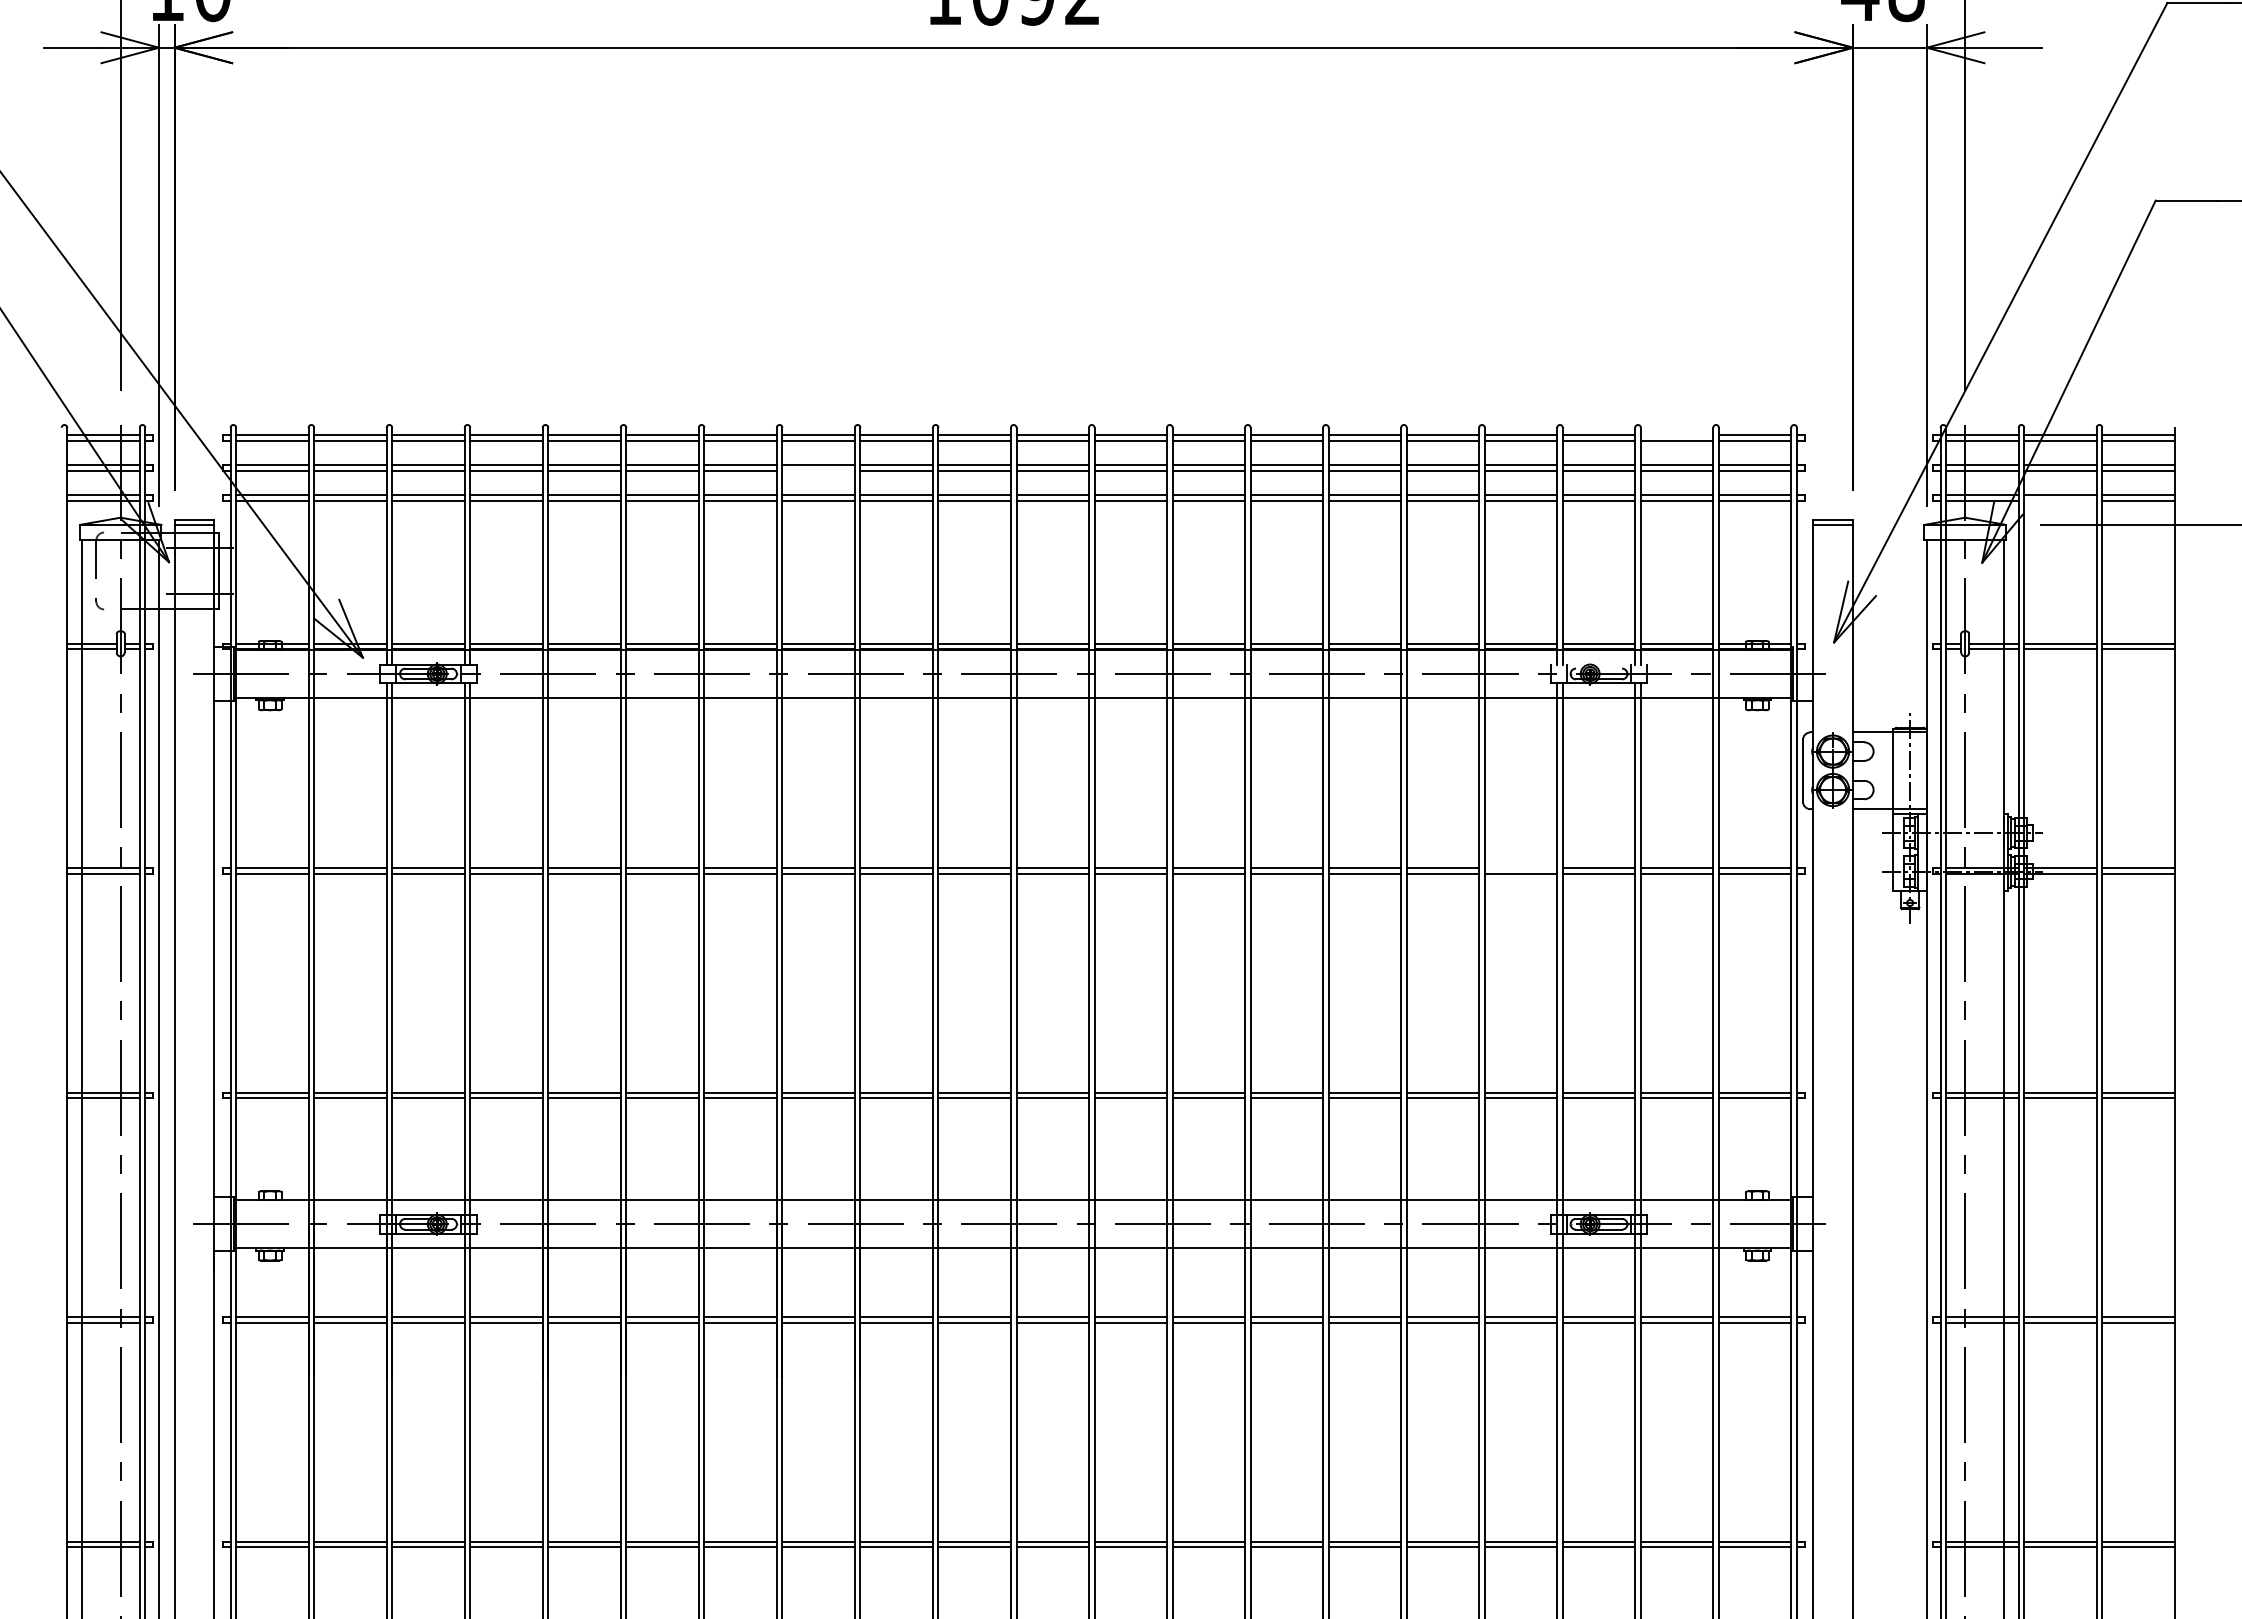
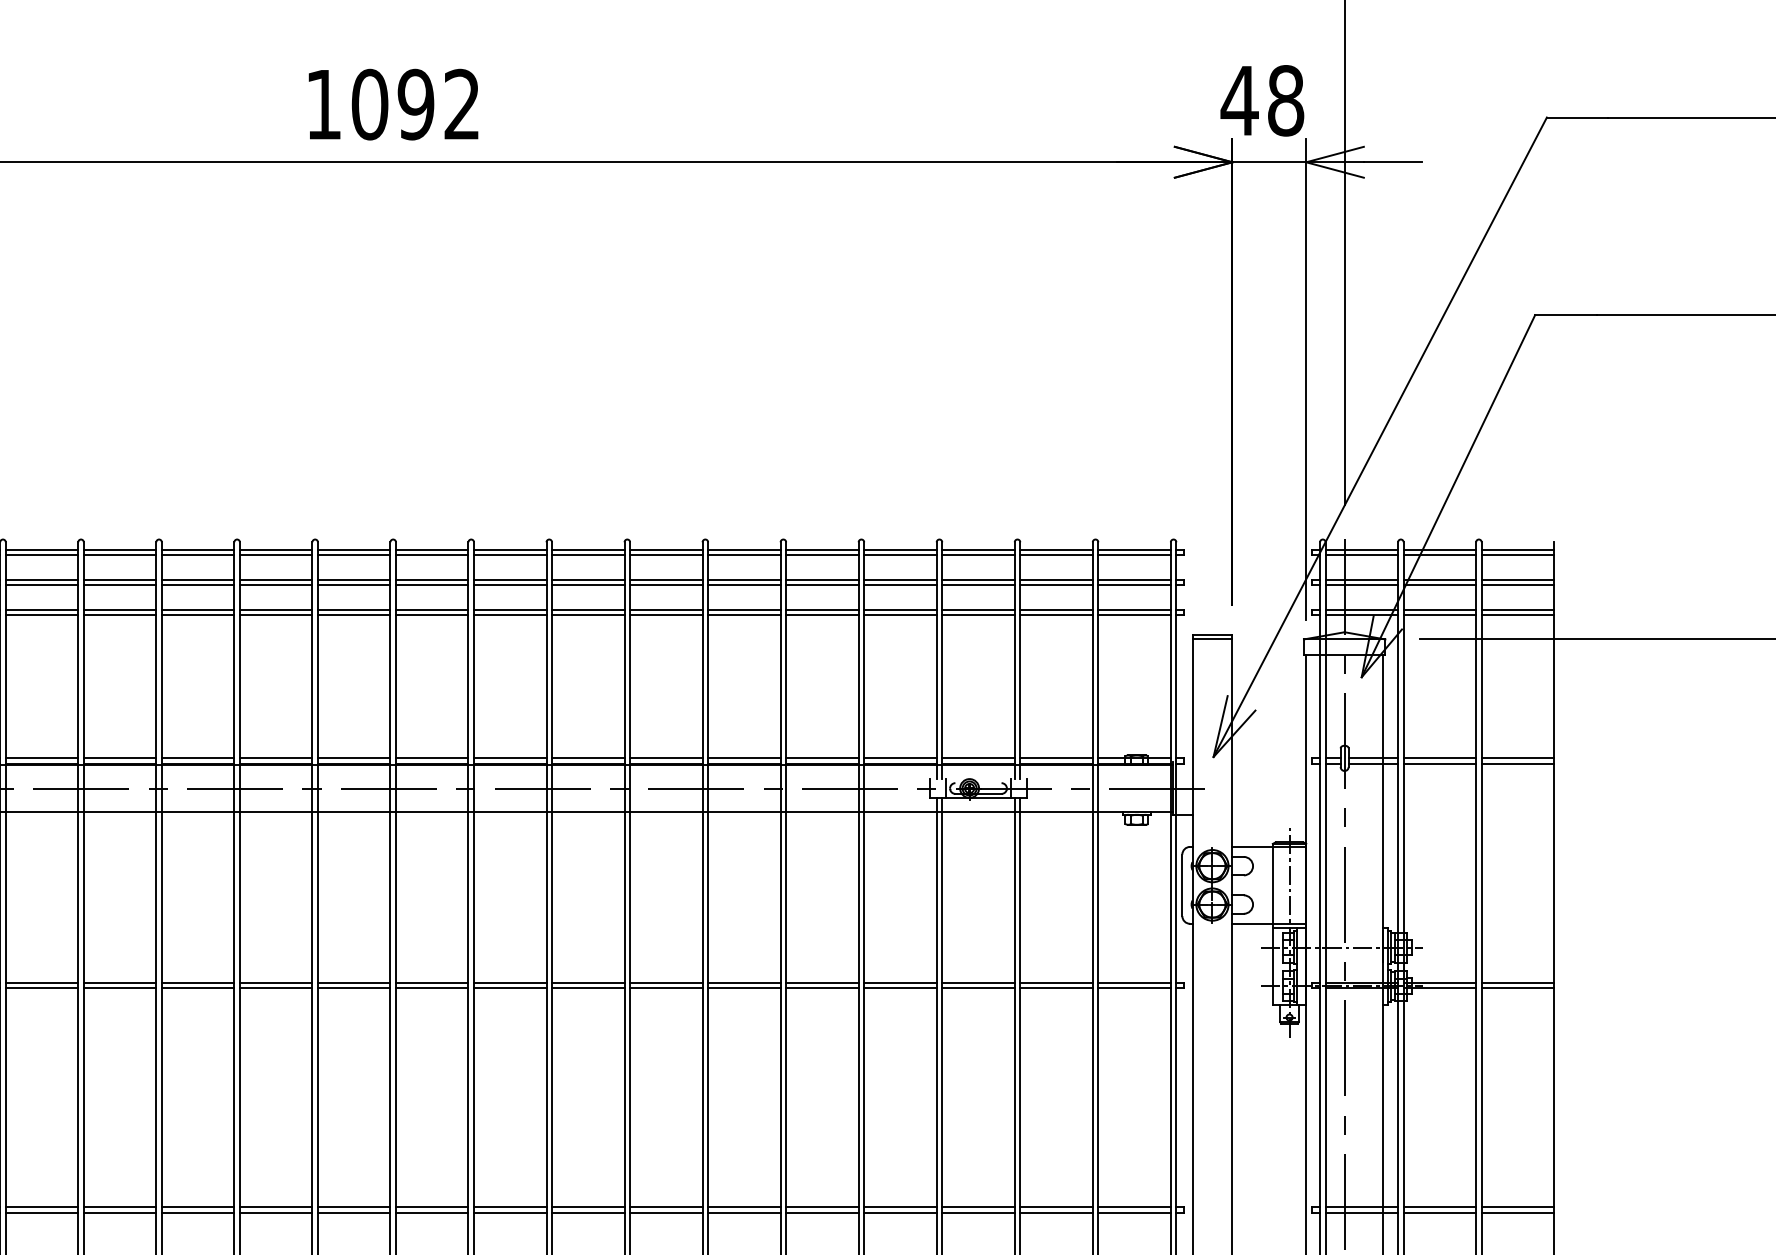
line: (1676, 435) -> (1055, 550), added
line: (818, 470) -> (197, 585), added
line: (2060, 500) -> (1439, 615), added
line: (1520, 868) -> (899, 983), added

